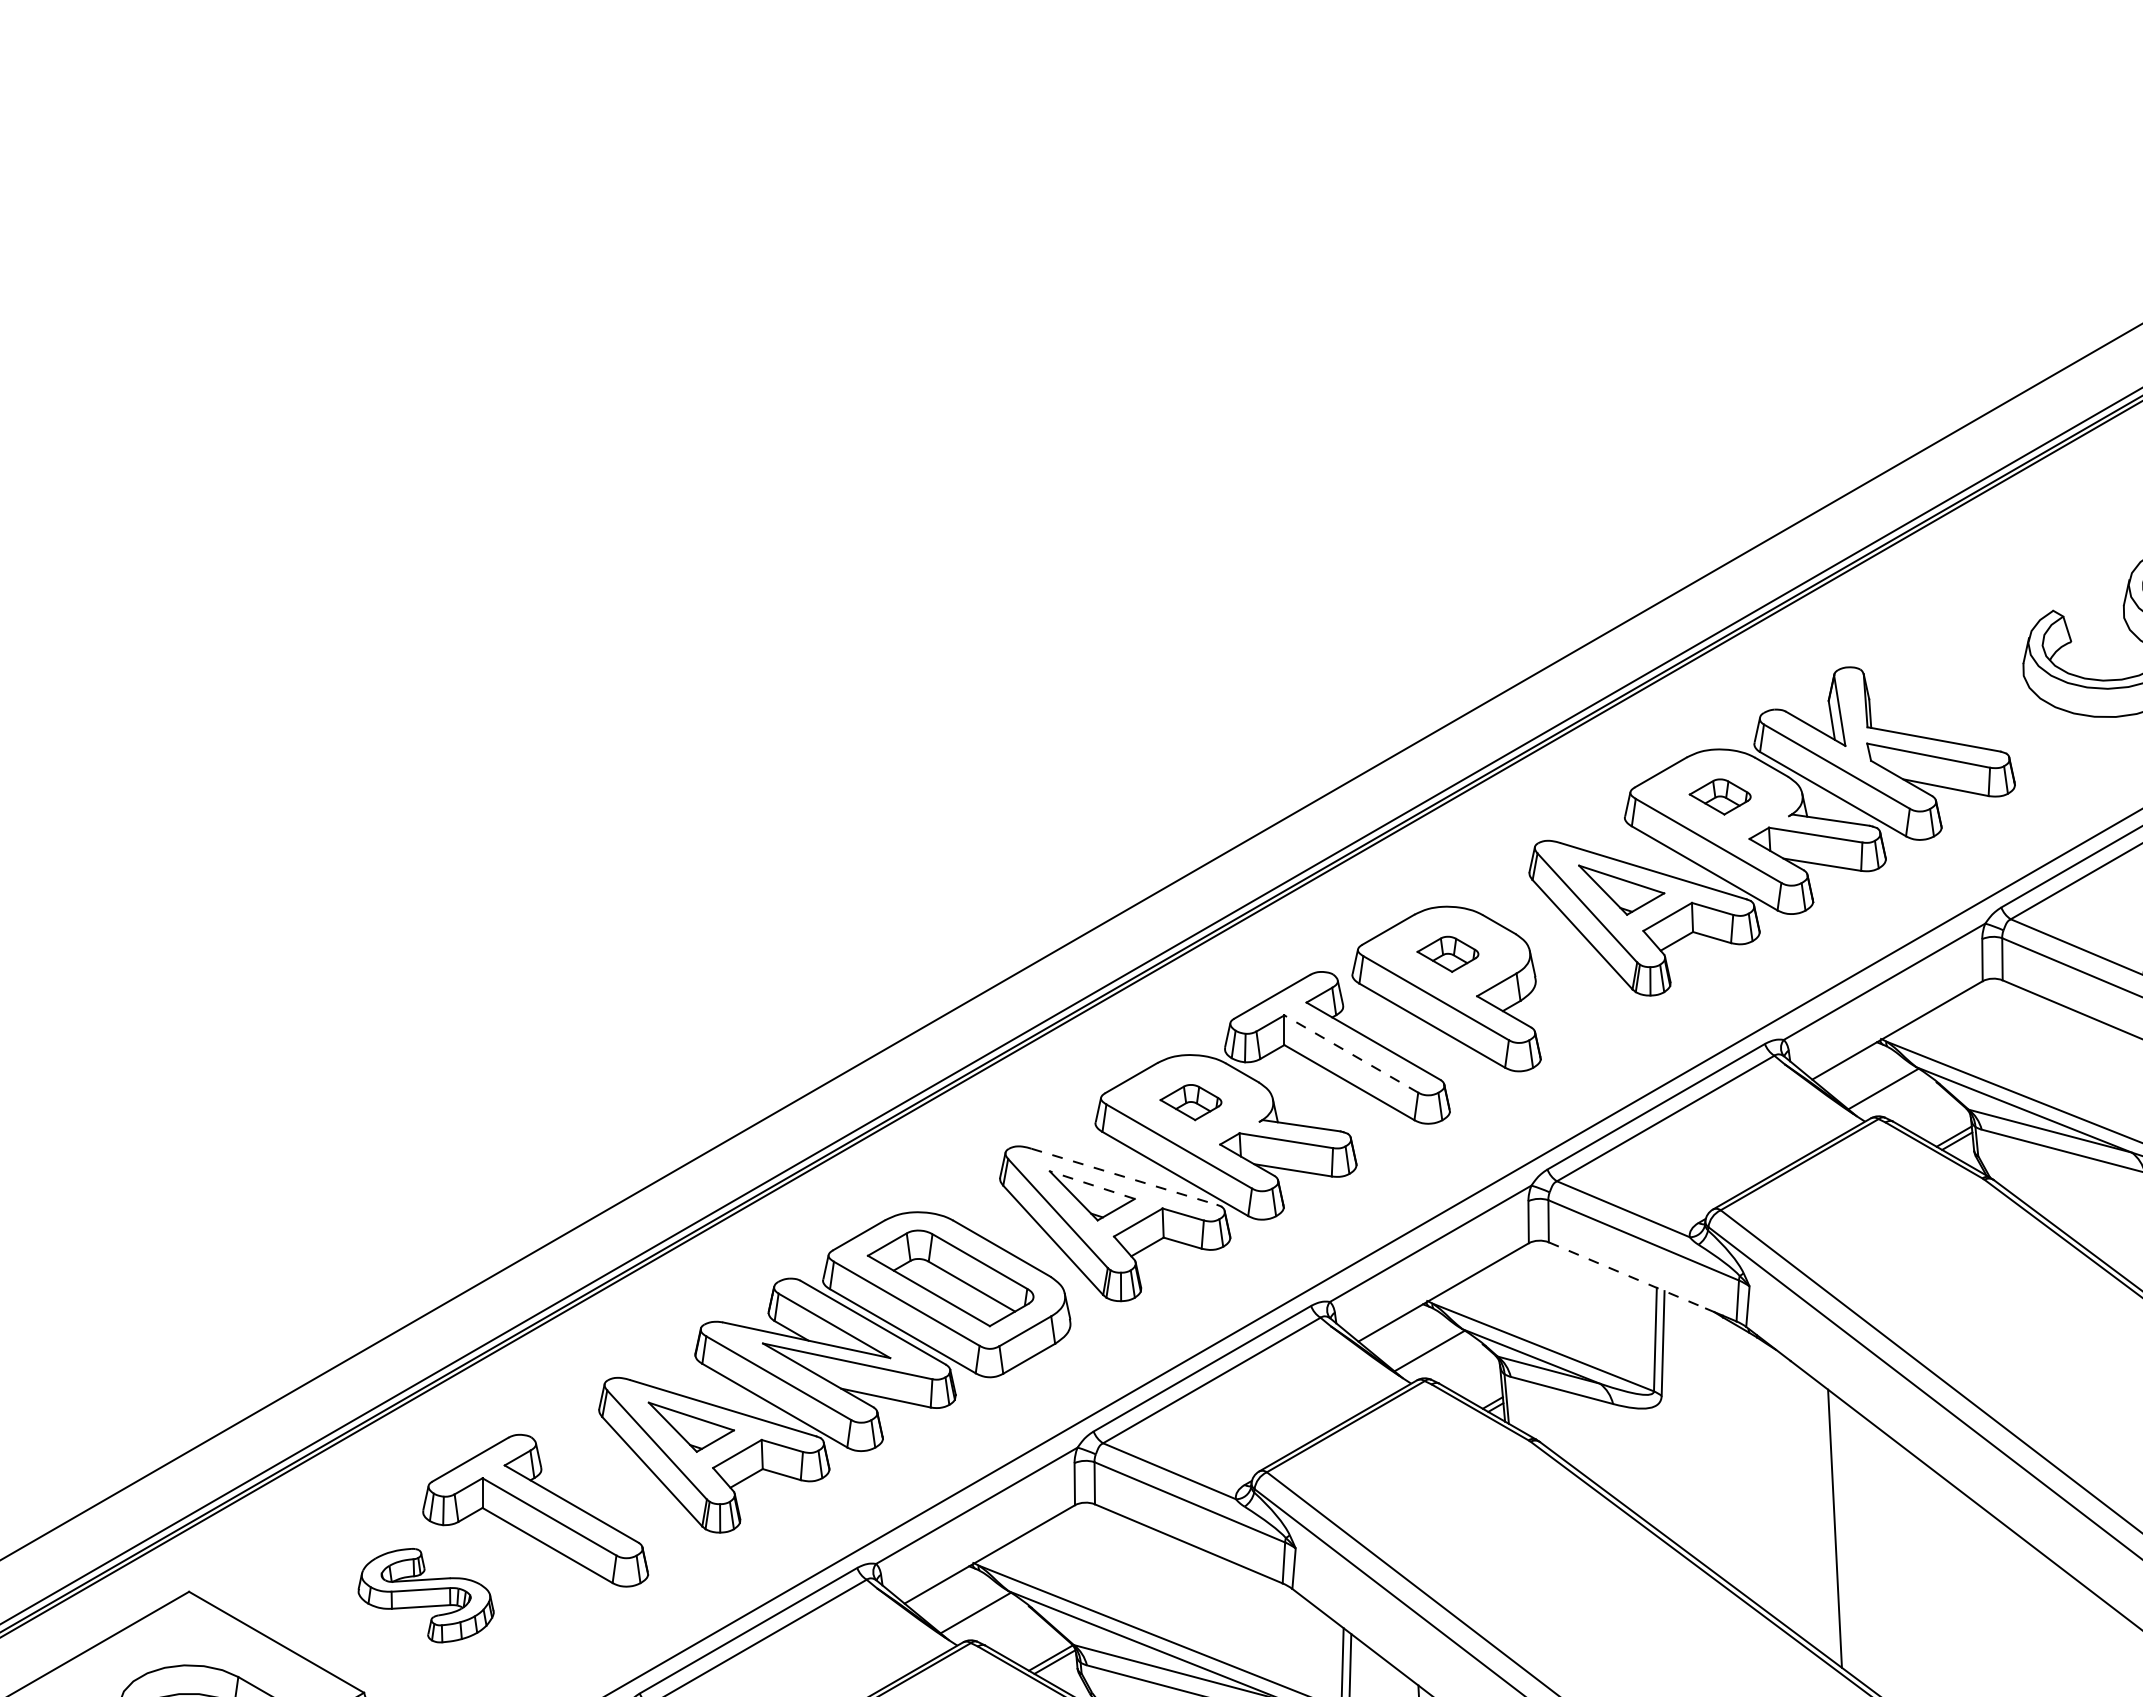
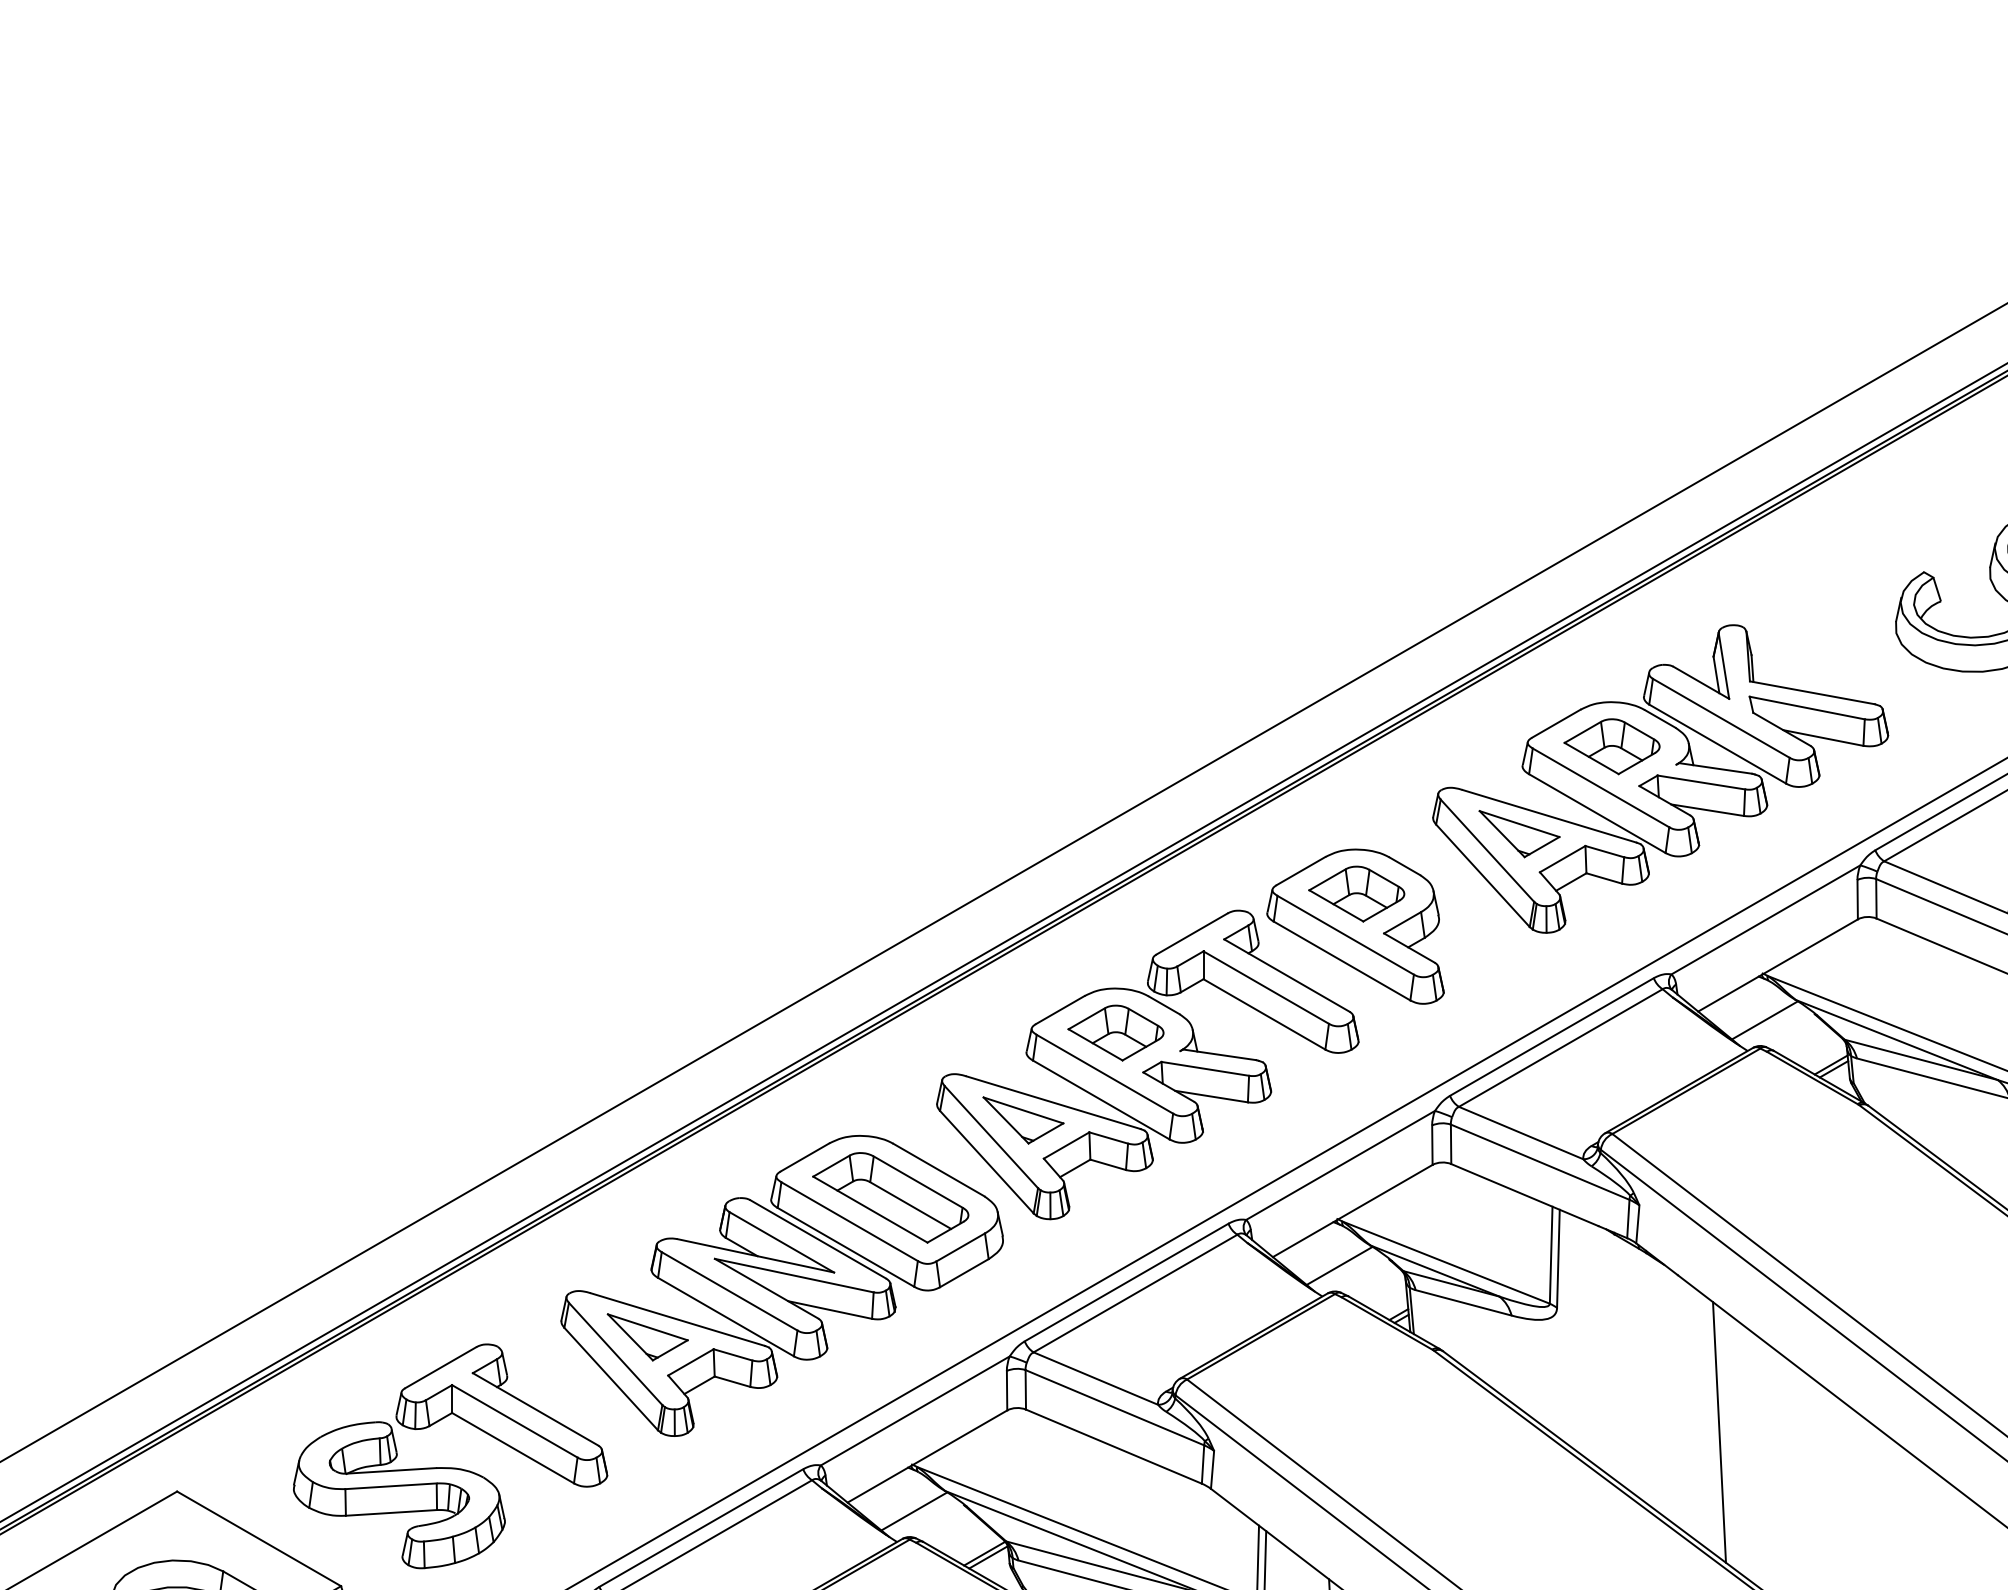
part: (1719, 796) -> (1611, 746), size x1.67
part: (1447, 954) -> (1356, 894), size x1.67
line: (1350, 1053) -> (1265, 987), dashed -> solid
part: (1190, 1102) -> (1115, 1033), size x1.67
line: (1124, 1177) -> (1053, 1103), dashed -> solid
line: (1092, 1185) -> (1023, 1110), dashed -> solid
line: (1627, 1275) -> (1525, 1195), dashed -> solid
part: (425, 1595) -> (398, 1495), size x1.67

